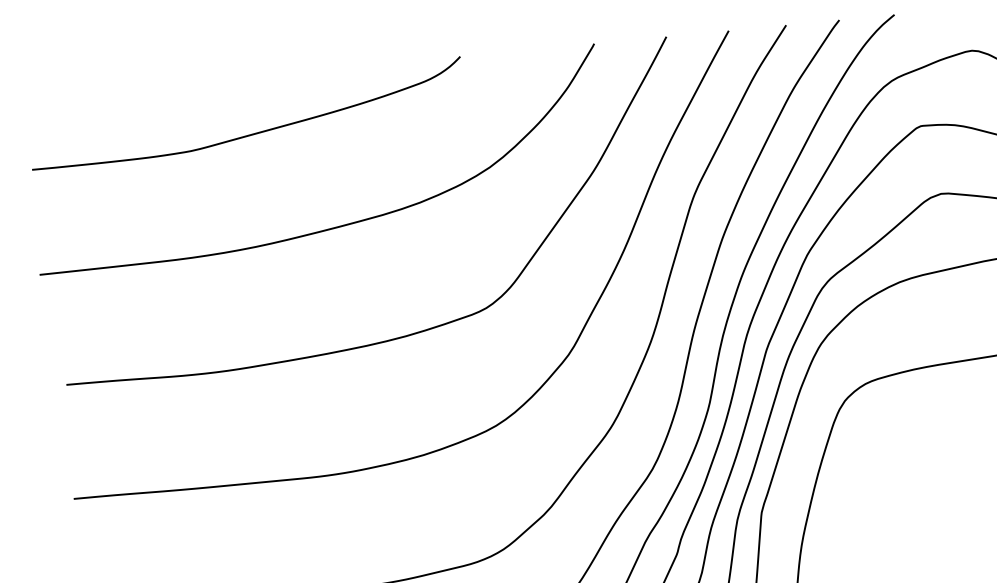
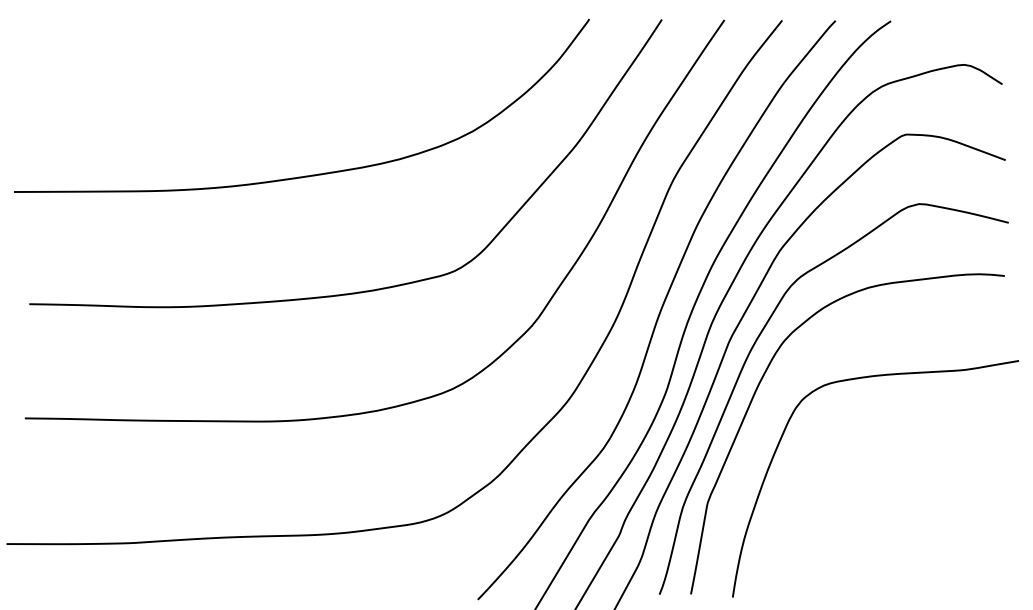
curve: (249, 134) -> (237, 73), removed

